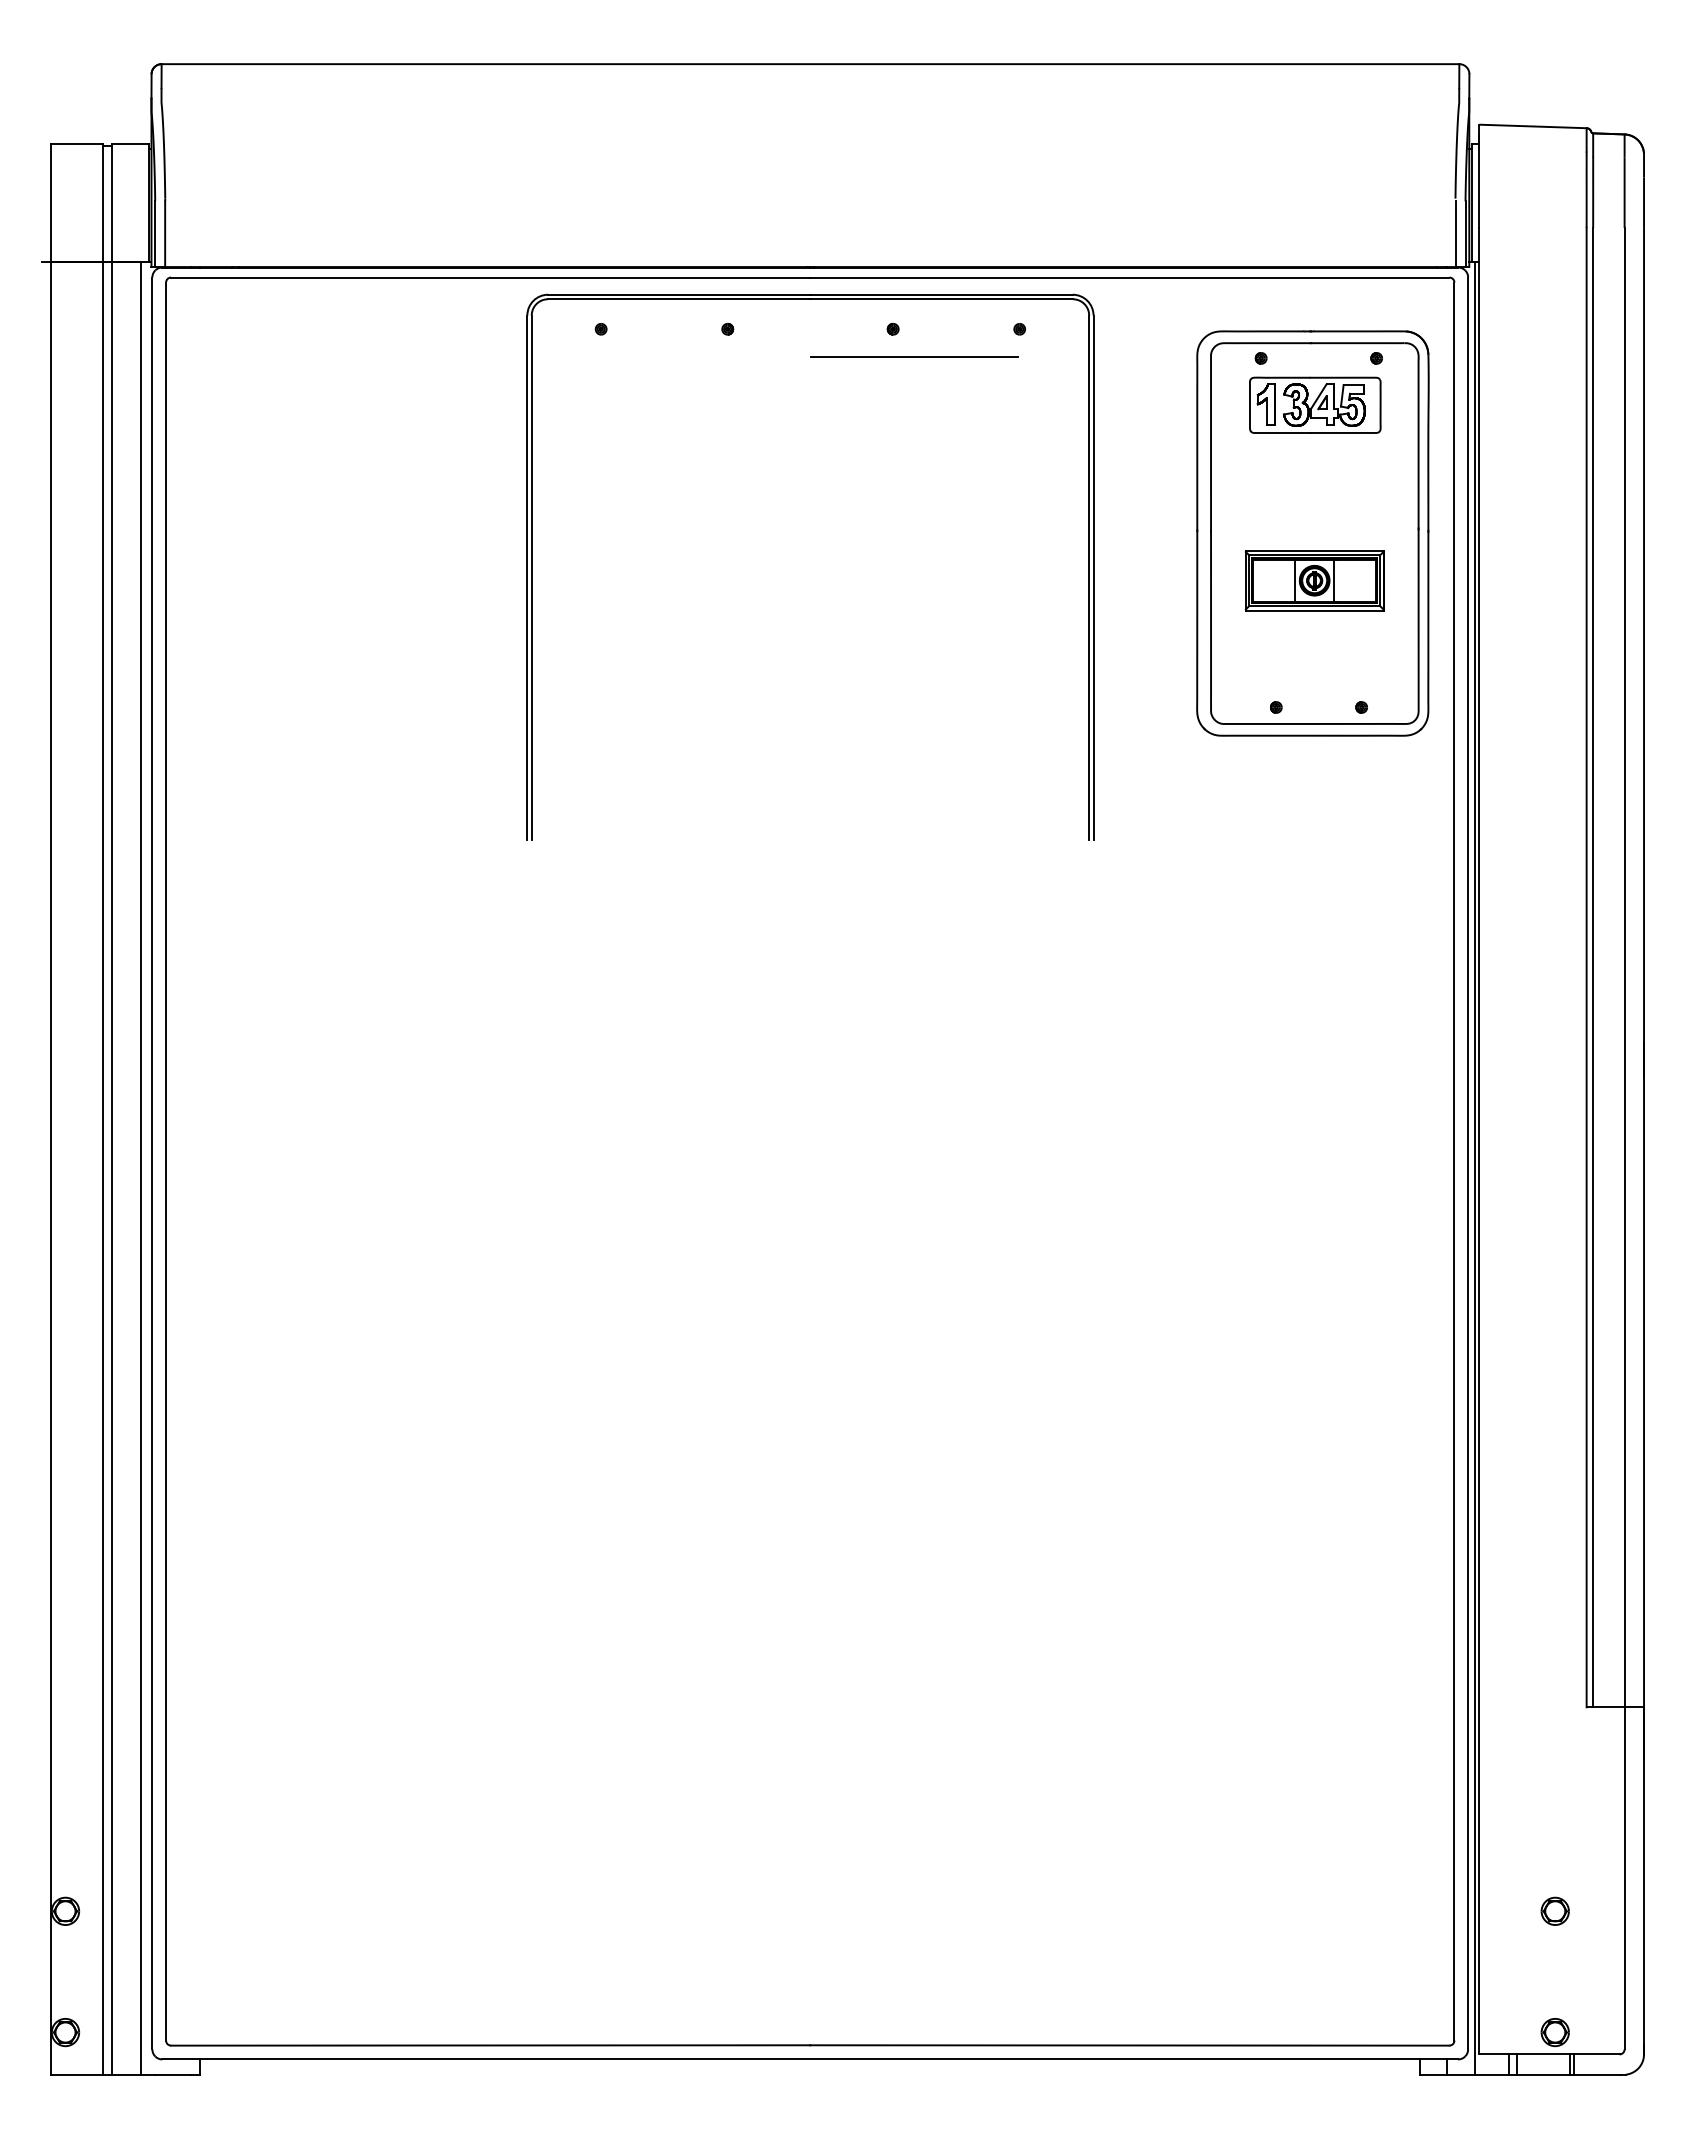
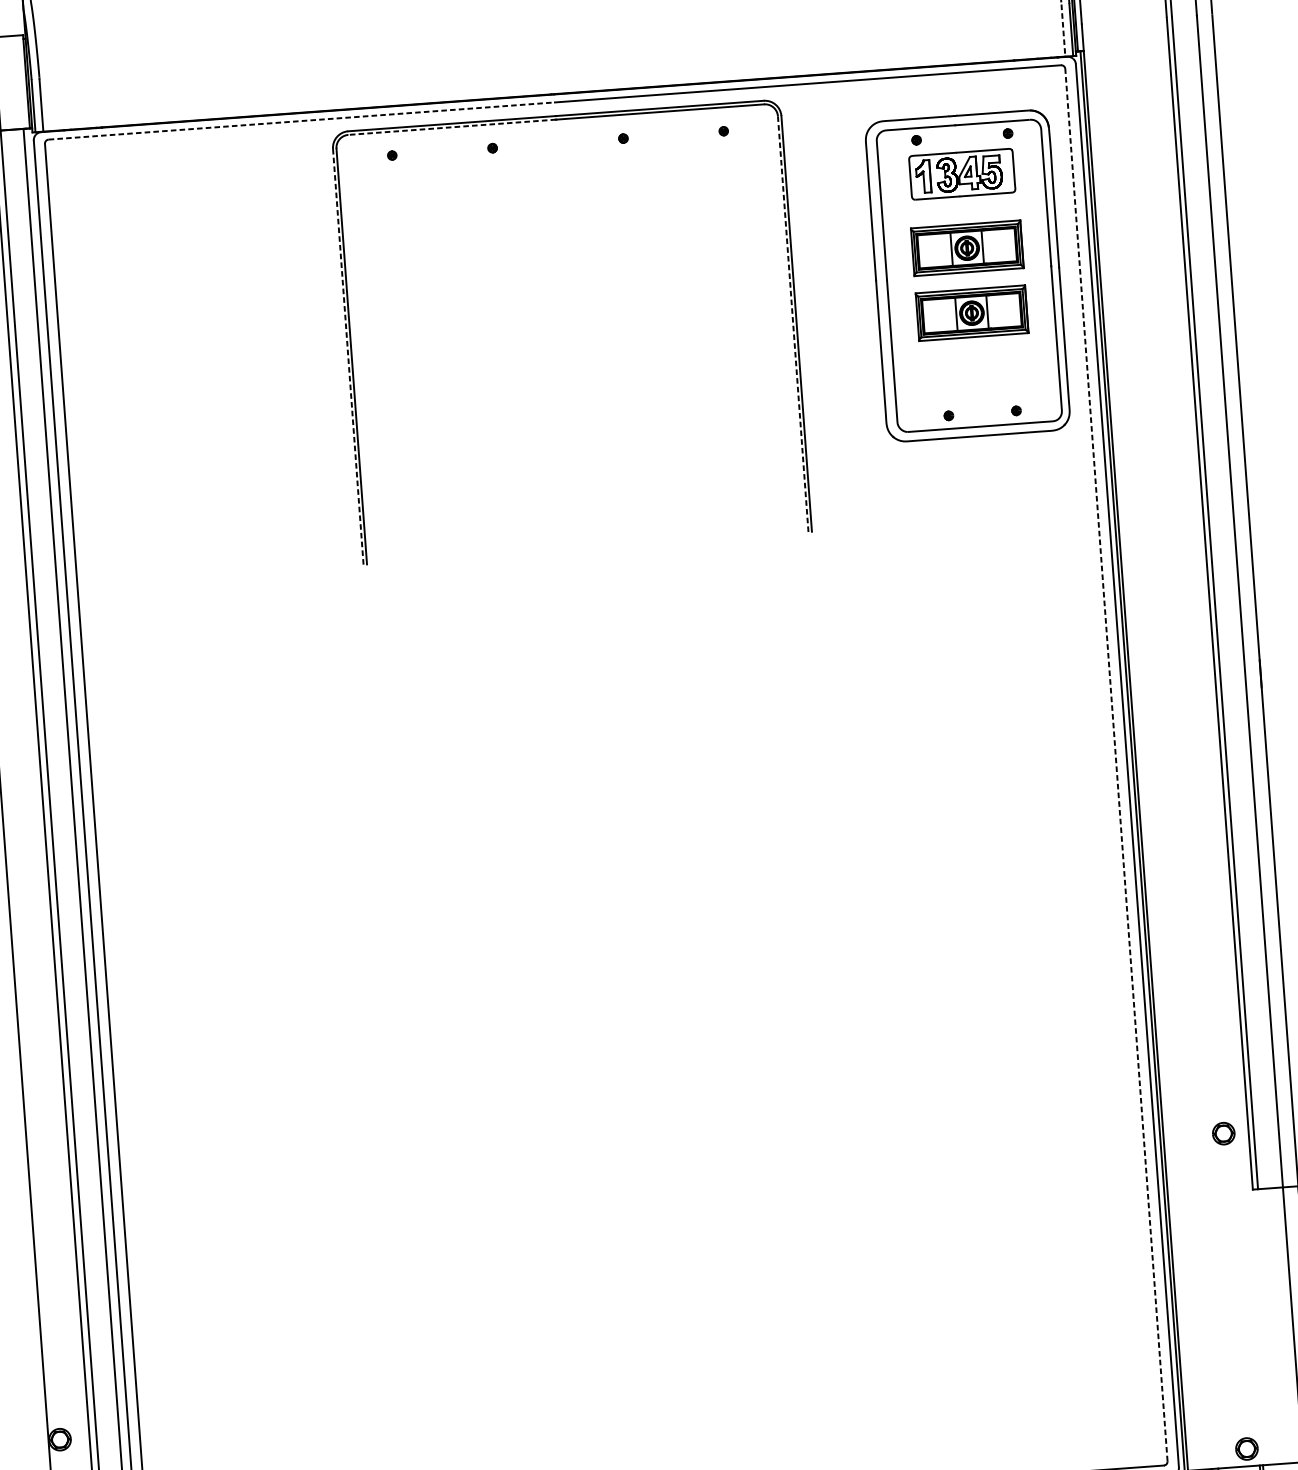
line: (1455, 234) -> (1063, 30), solid -> dashed
line: (490, 277) -> (301, 121), solid -> dashed
line: (678, 299) -> (451, 127), solid -> dashed
line: (913, 356) -> (641, 158), removed
part: (1314, 498) -> (967, 248), added
line: (1089, 577) -> (793, 323), solid -> dashed
line: (527, 578) -> (348, 357), solid -> dashed
line: (1454, 1161) -> (1116, 765), solid -> dashed
part: (1554, 1910) -> (1223, 1133), moved

